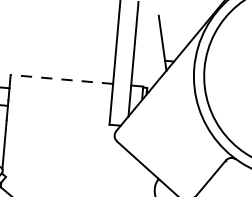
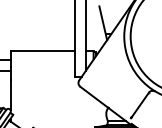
line: (61, 79) -> (42, 51), dashed -> solid

